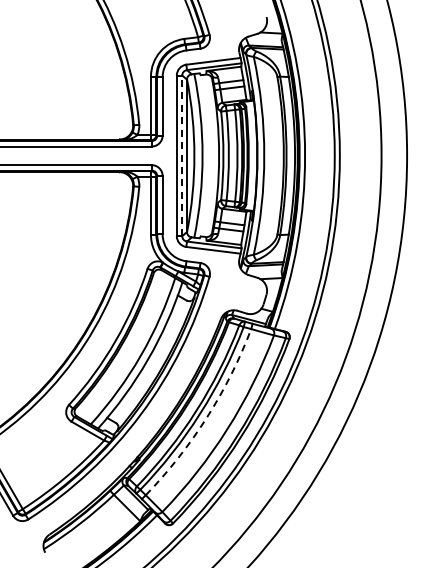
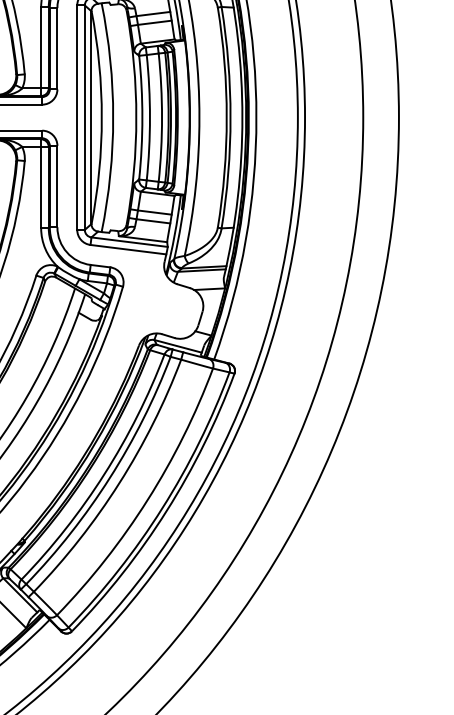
line: (182, 155) -> (85, 117), dashed -> solid
arc: (206, 417) -> (118, 483), dashed -> solid

